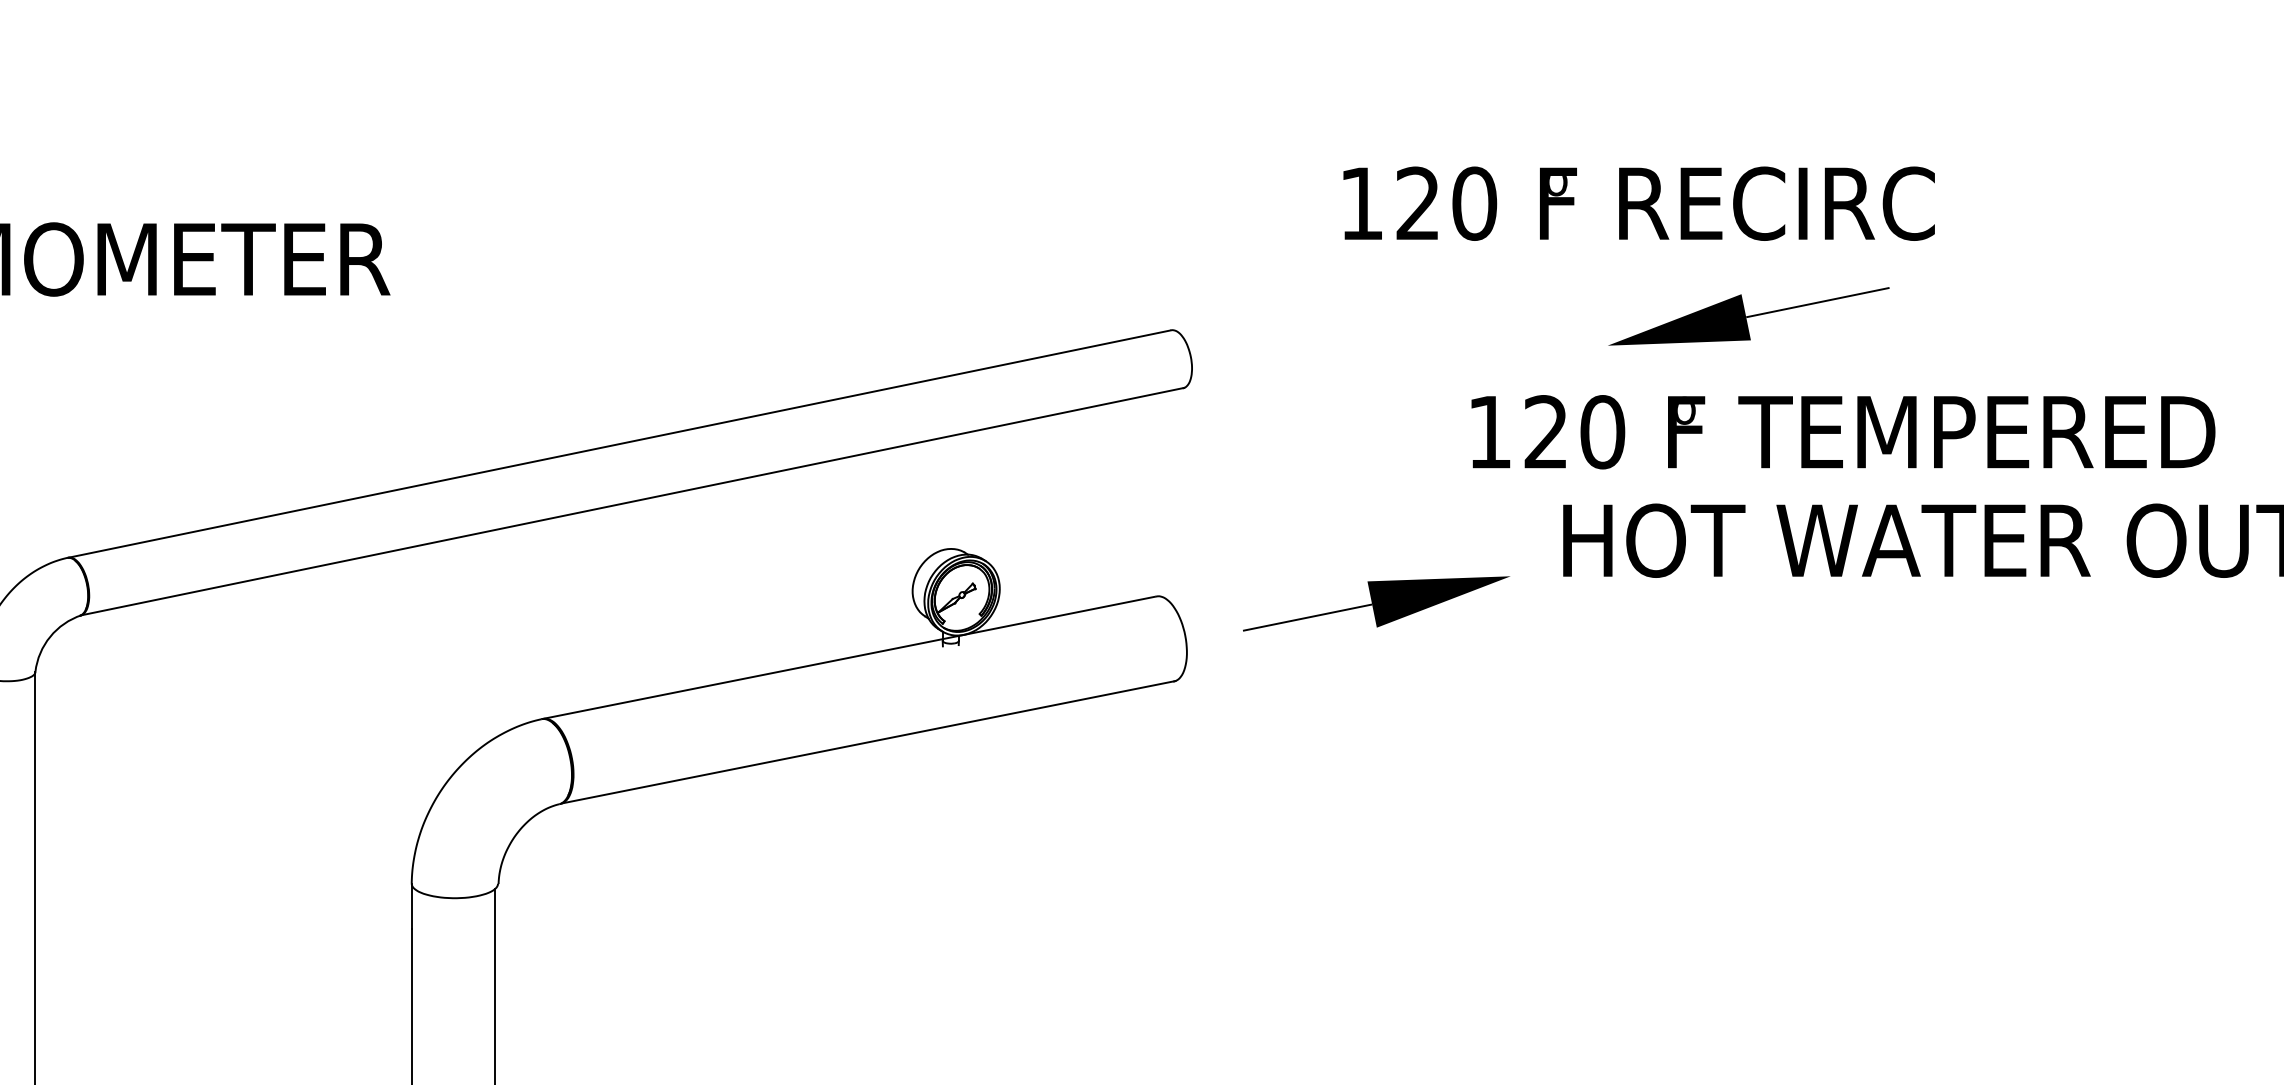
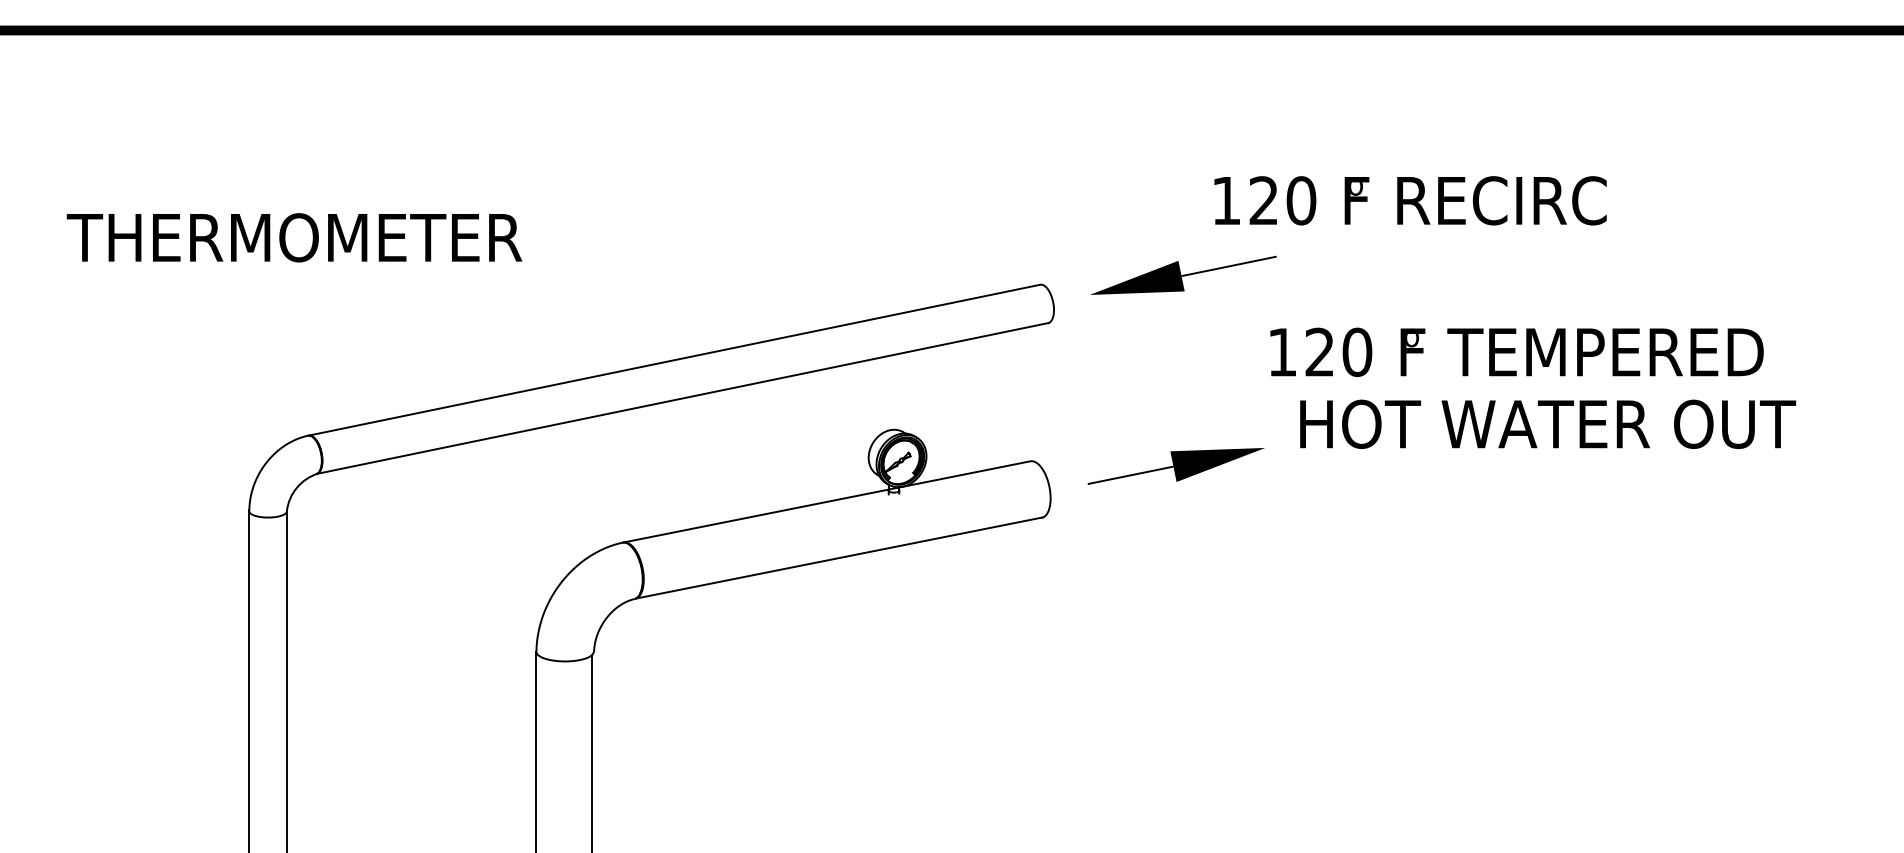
text: (1639, 203) -> (1410, 200), moved
part: (1749, 314) -> (1183, 274), moved
text: (1842, 430) -> (1516, 351), moved

